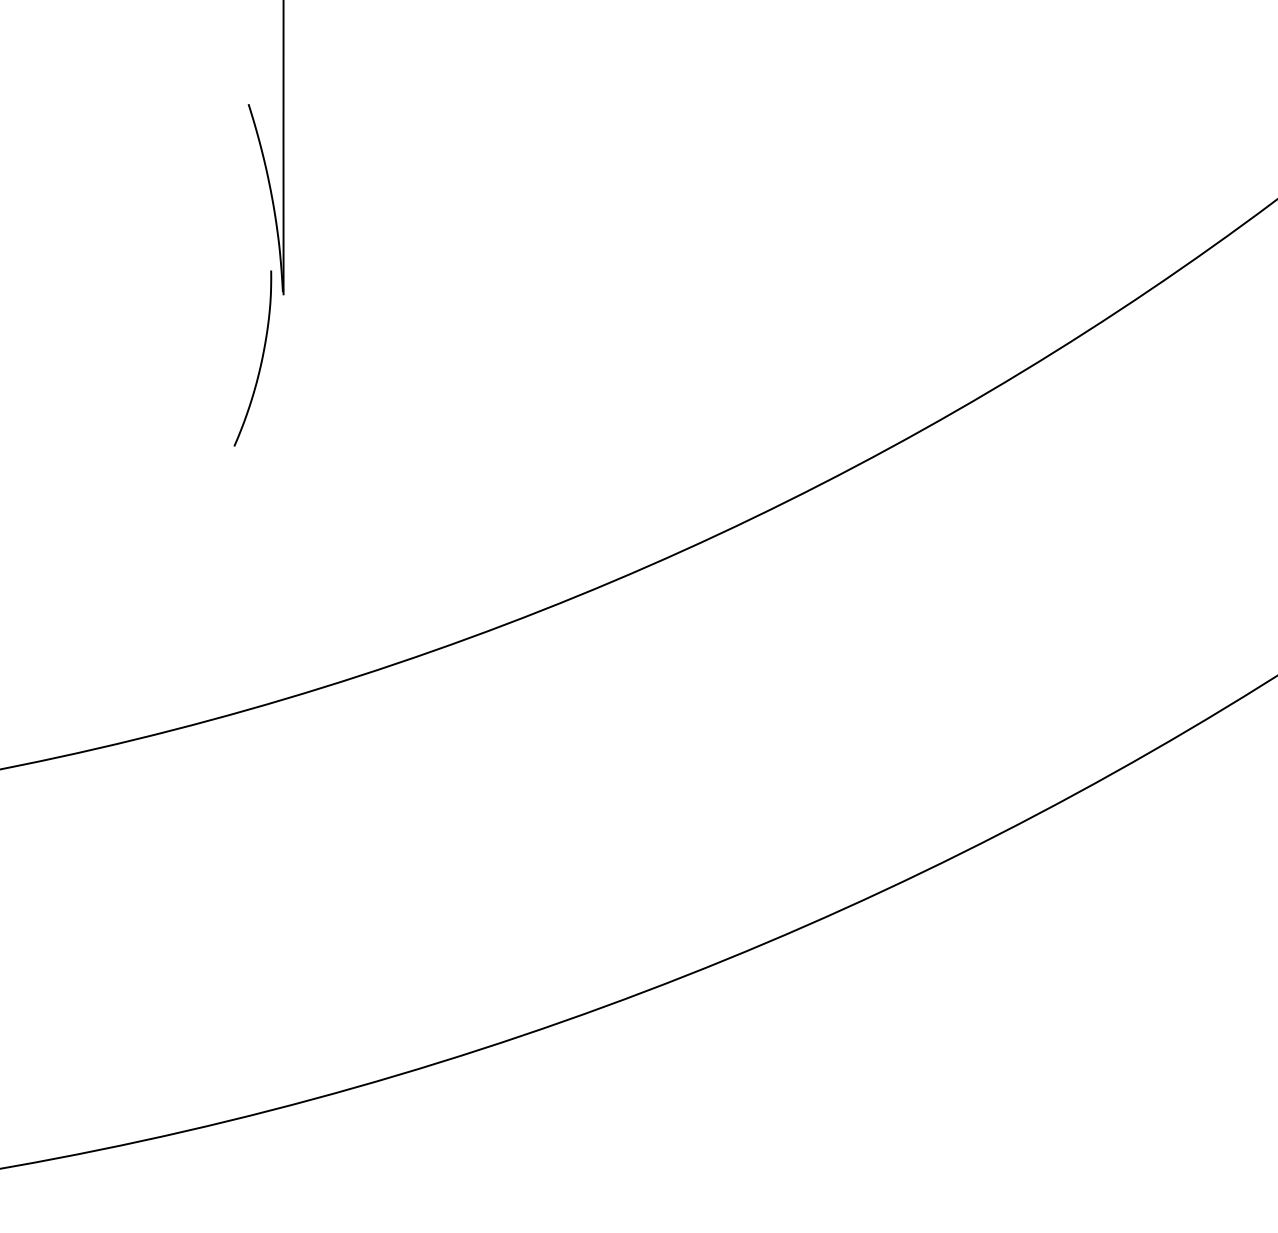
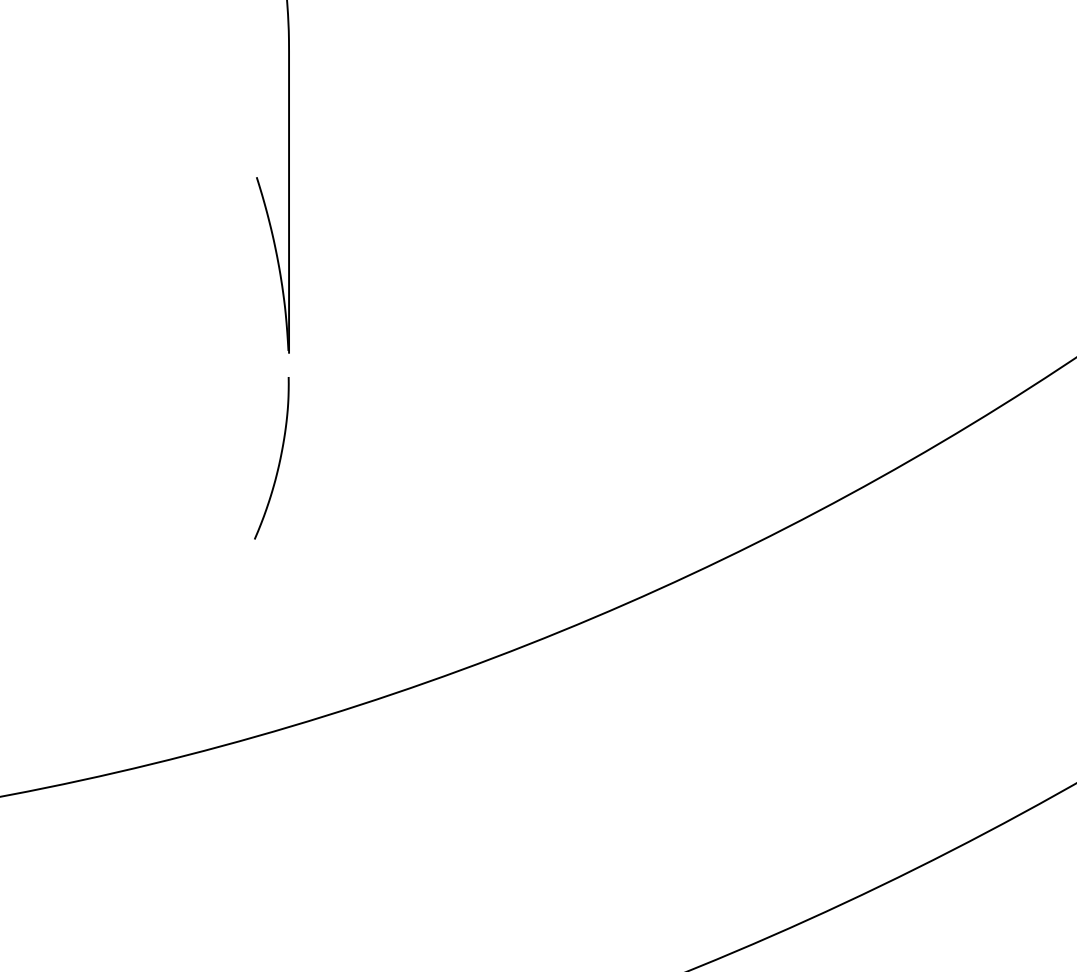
curve: (260, 361) -> (278, 461), moved

